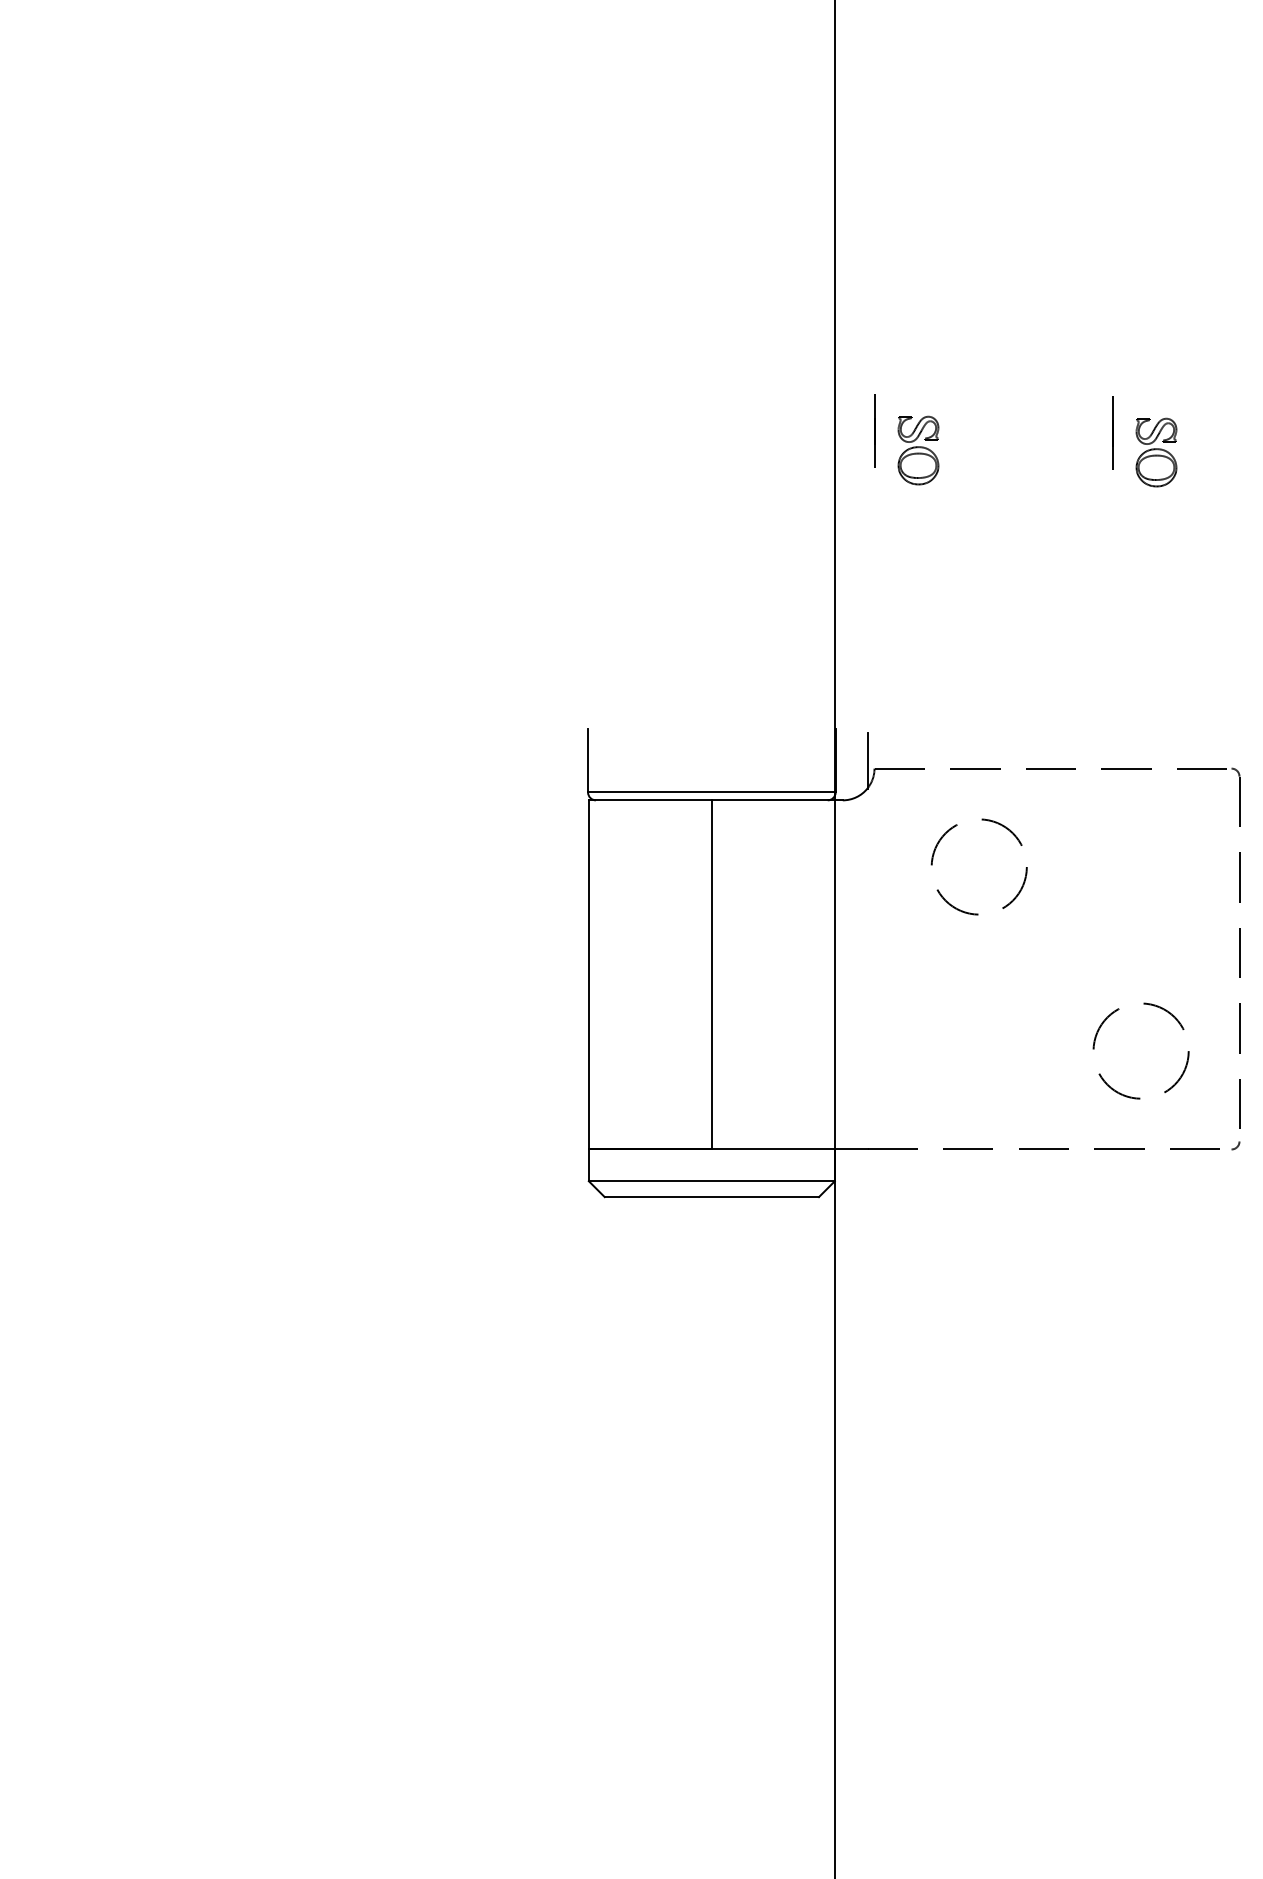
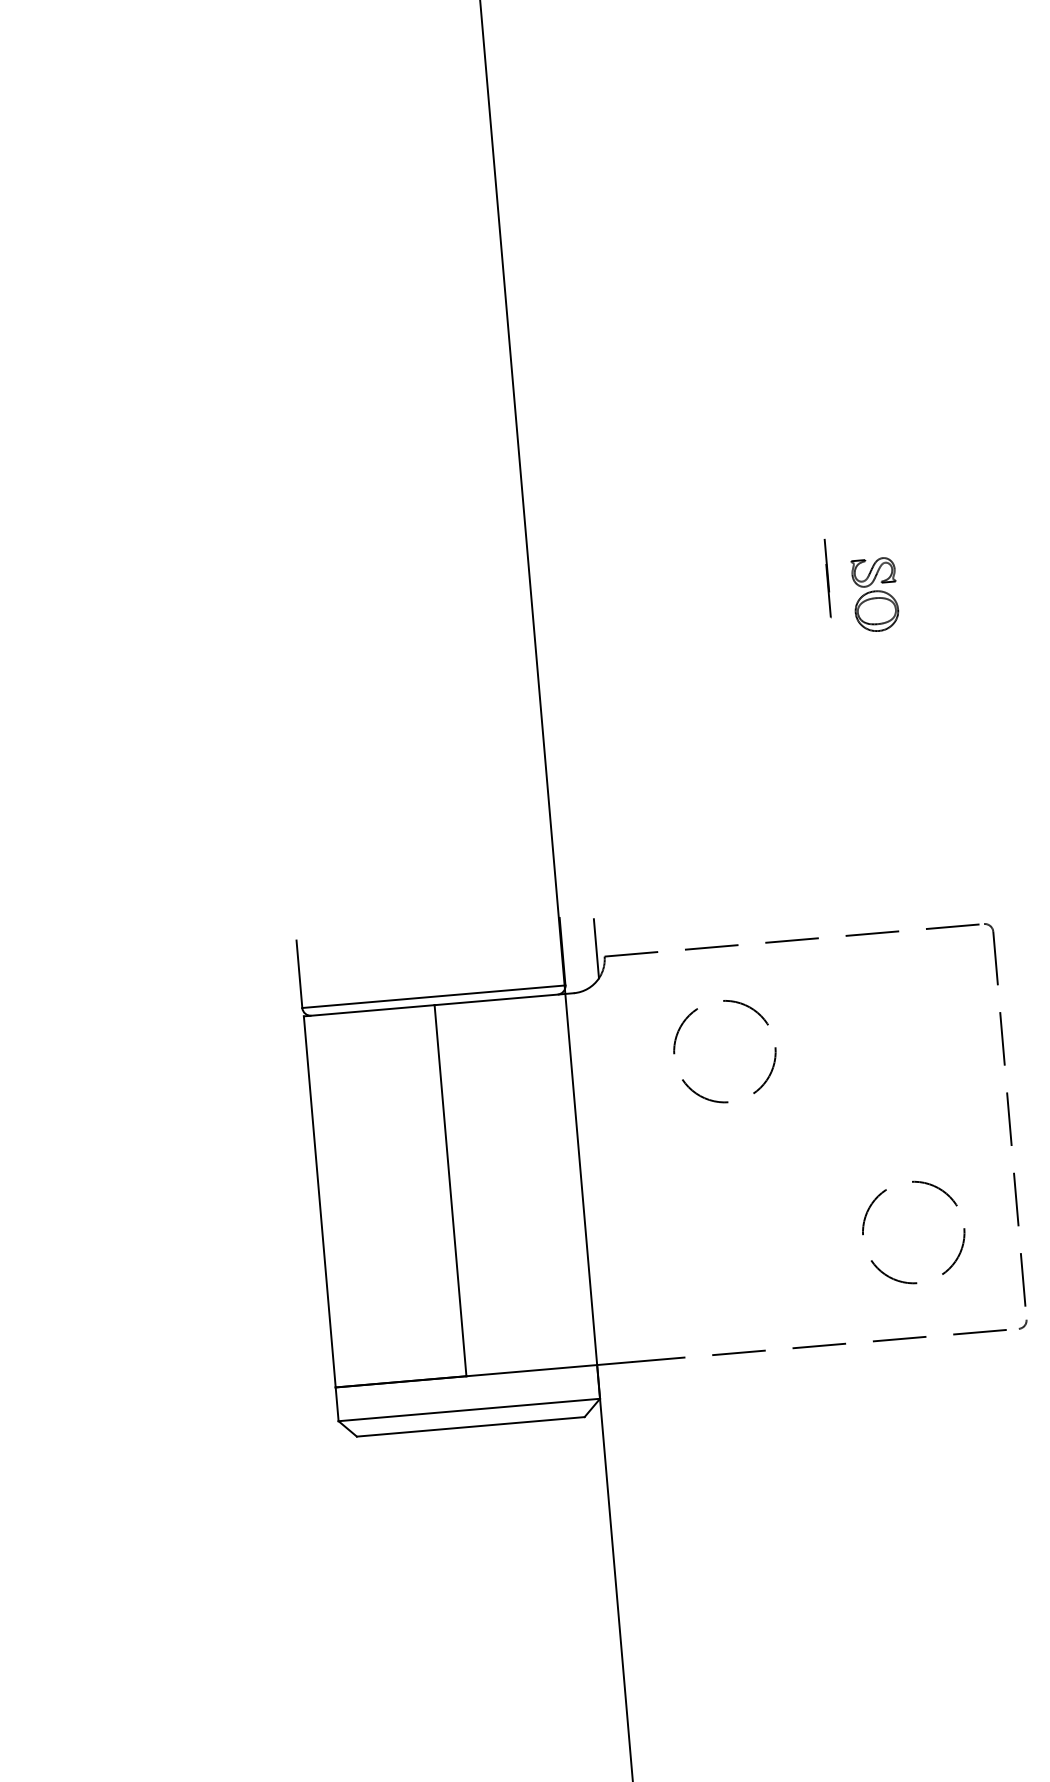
part: (906, 439) -> (608, 603), removed

